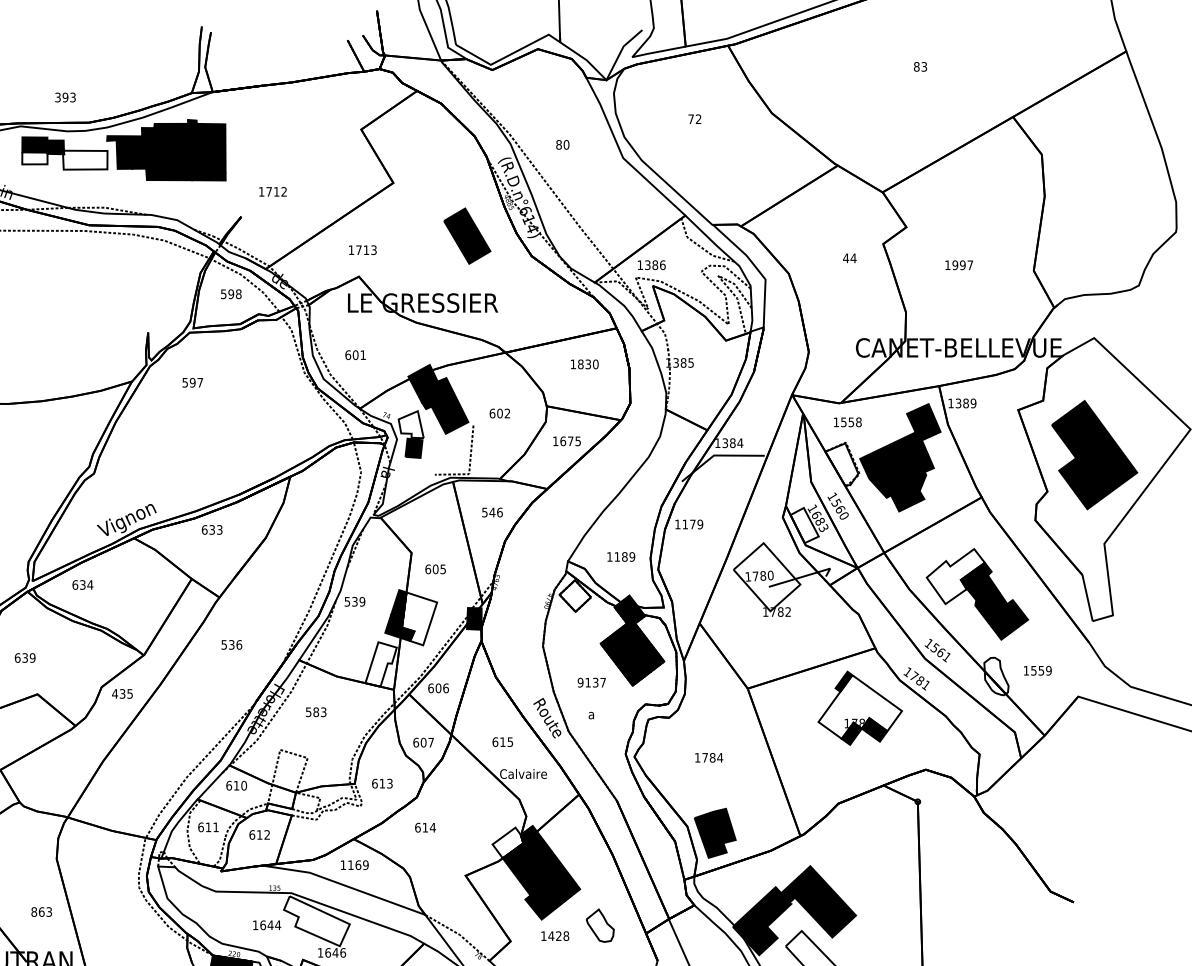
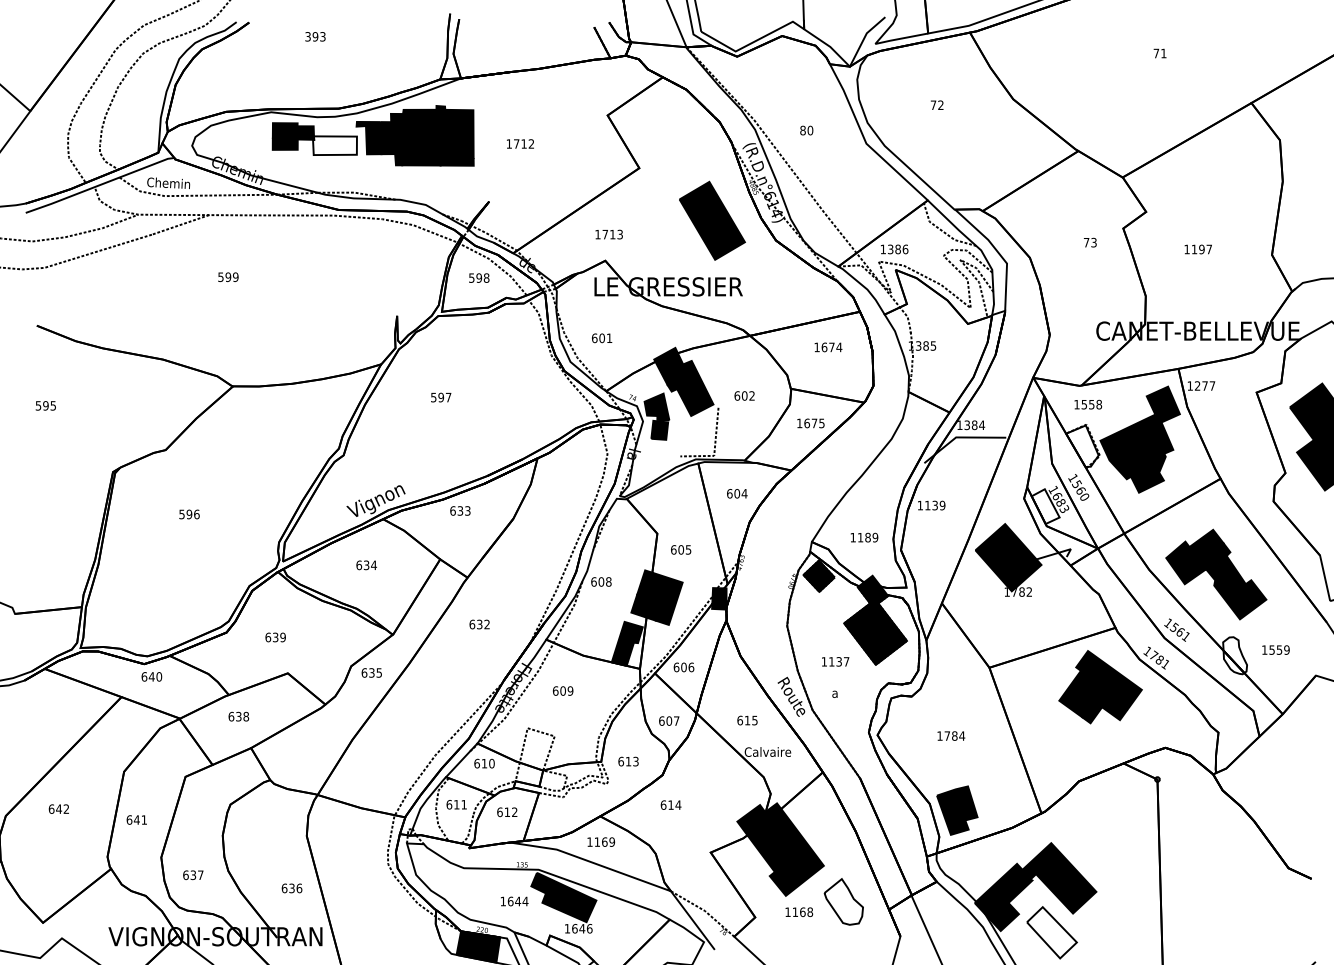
text: (919, 66) -> (1159, 53), 83 -> 71
text: (65, 97) -> (315, 36), moved
fill: (34, 157) -> (284, 143), added
text: (273, 191) -> (520, 143), moved
part: (467, 235) -> (712, 220), size x1.43
text: (850, 258) -> (1090, 242), 44 -> 73
text: (955, 265) -> (1194, 249), 1997 -> 1197
text: (587, 364) -> (831, 347), 1830 -> 1674
text: (193, 382) -> (441, 397), moved
text: (966, 402) -> (1205, 385), 1389 -> 1277
fill: (410, 424) -> (656, 406), added
text: (492, 512) -> (737, 493), 546 -> 604
text: (692, 524) -> (934, 505), 1179 -> 1139
fill: (955, 576) -> (1194, 556), added
fill: (767, 577) -> (1008, 557), added
text: (82, 585) -> (366, 565), moved
fill: (574, 595) -> (818, 575), added
text: (355, 601) -> (601, 581), 539 -> 608
fill: (418, 618) -> (664, 598), added
text: (231, 644) -> (479, 624), 536 -> 632
fill: (380, 664) -> (626, 643), added
text: (580, 682) -> (824, 661), 9137 -> 1137
text: (115, 693) -> (364, 672), 435 -> 635
fill: (860, 706) -> (1100, 685), added
text: (315, 711) -> (562, 690), 583 -> 609
fill: (507, 843) -> (752, 820), added
text: (41, 912) -> (291, 888), 863 -> 636
fill: (316, 921) -> (563, 897), added
part: (600, 925) -> (843, 901), size x1.43
text: (554, 935) -> (798, 911), 1428 -> 1168

